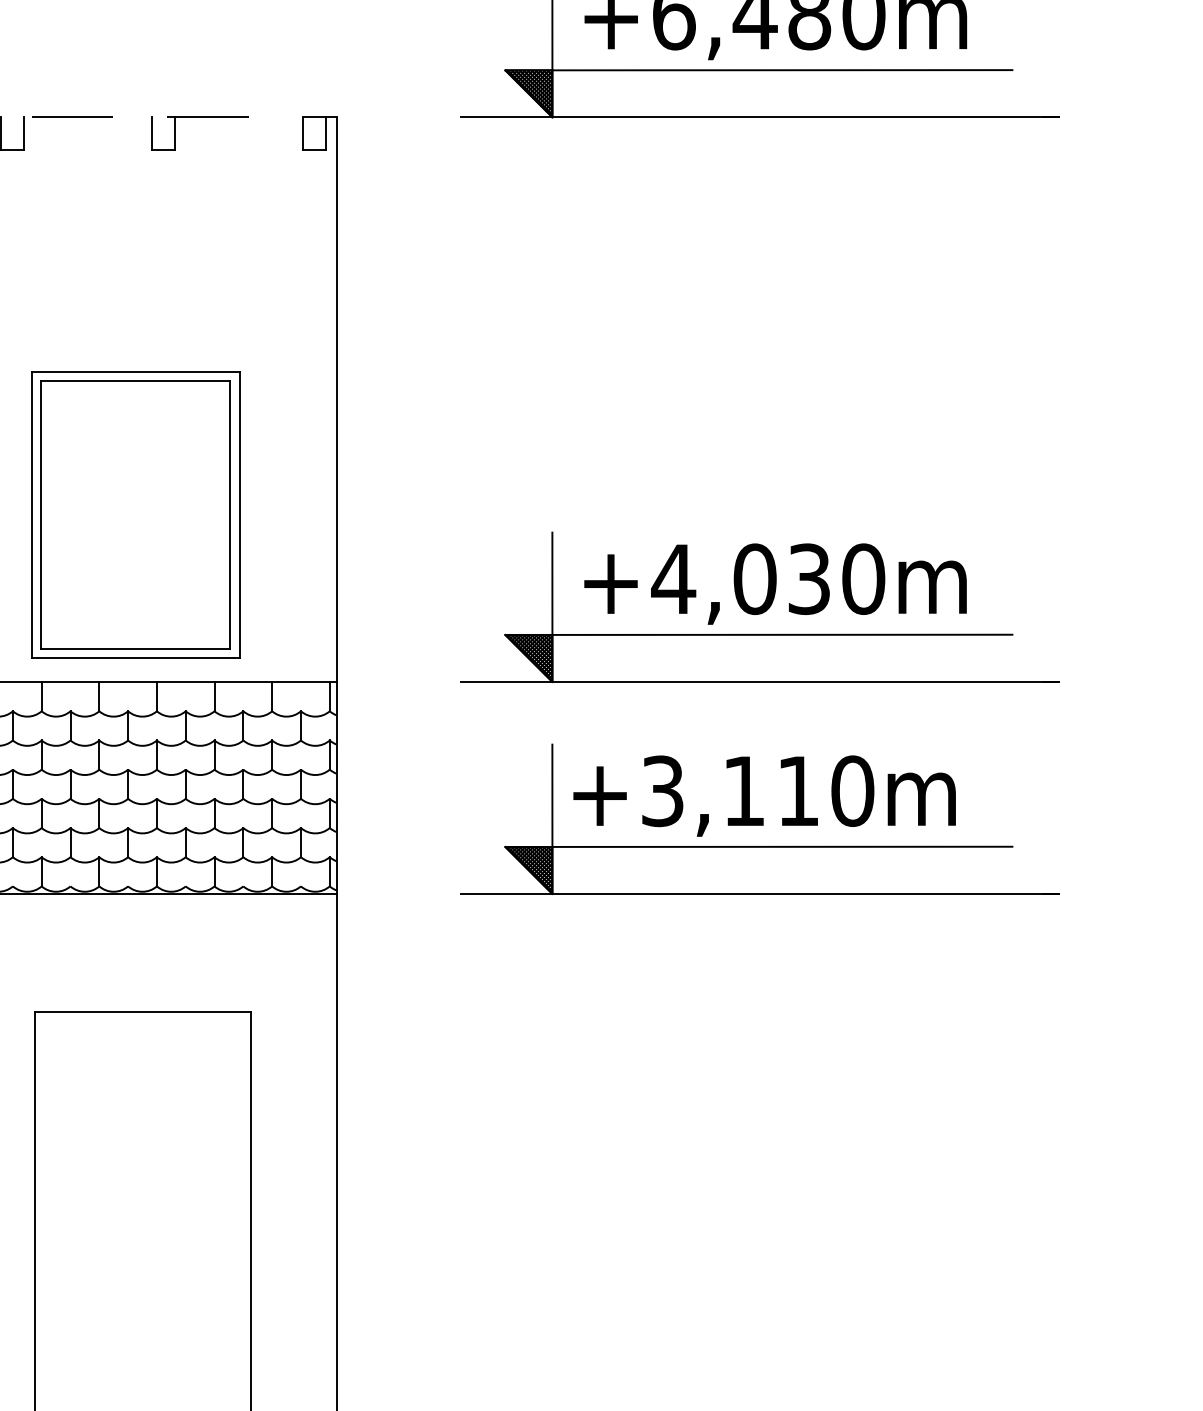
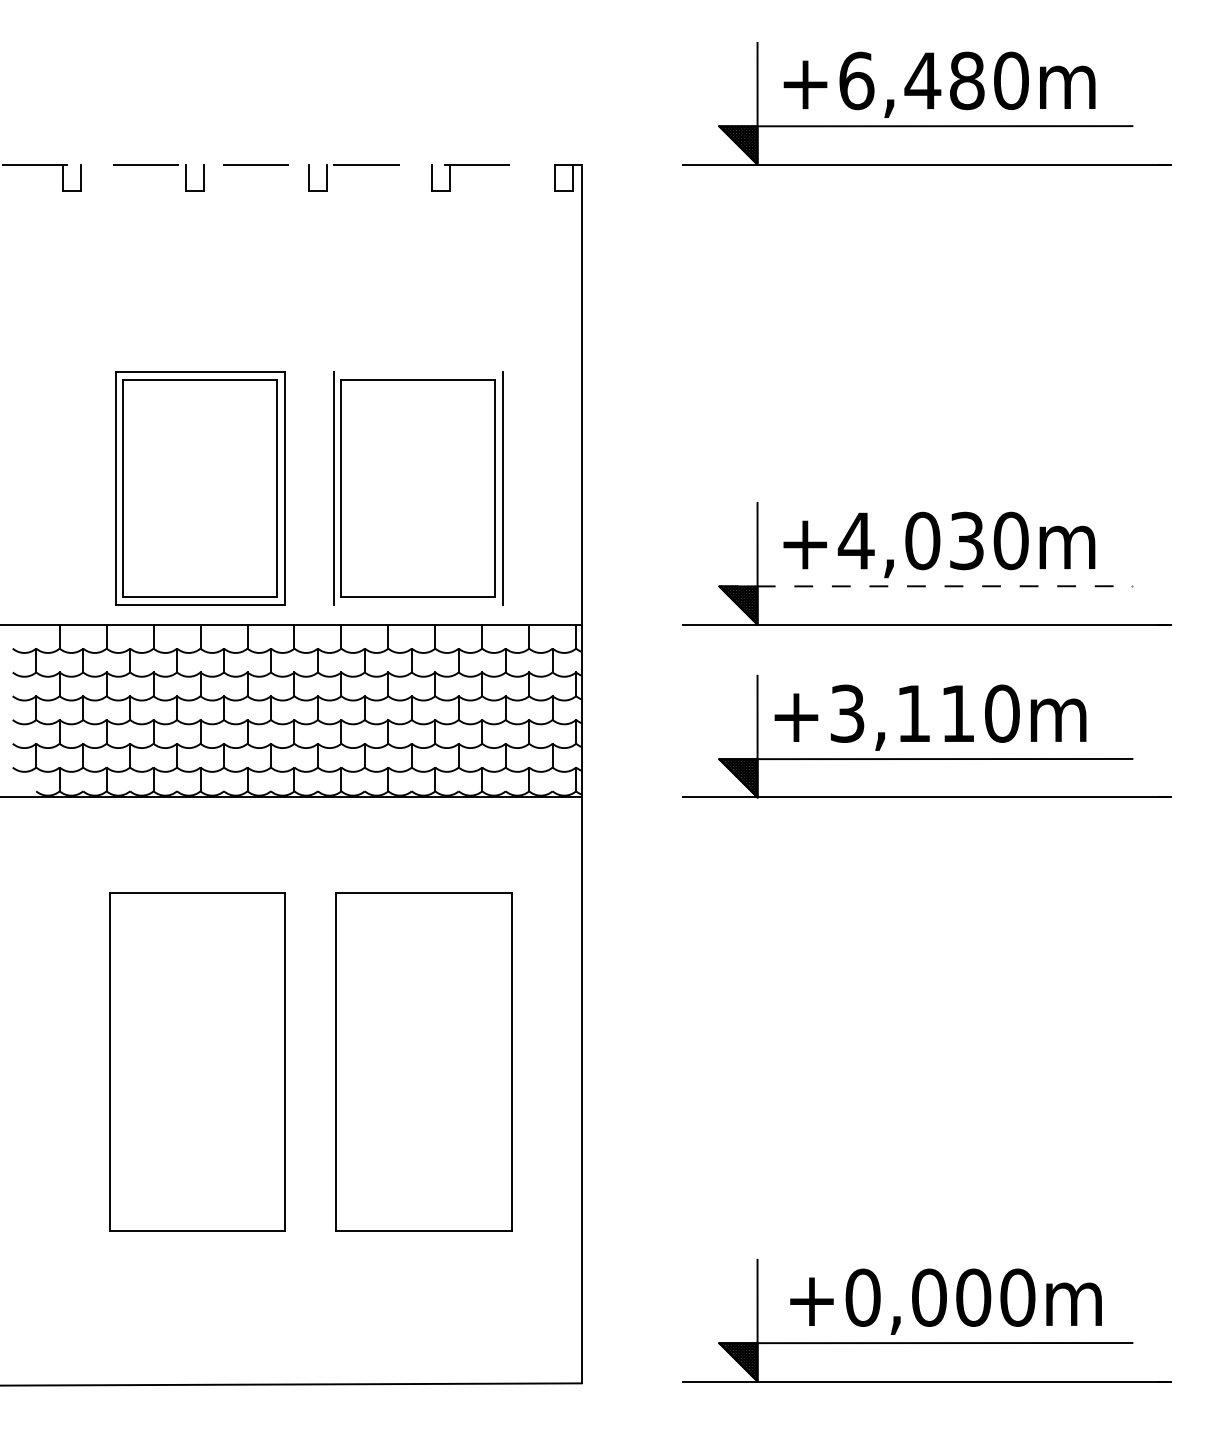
line: (135, 372) -> (417, 372), removed
line: (758, 635) -> (925, 586), solid -> dashed
line: (135, 658) -> (417, 605), removed

